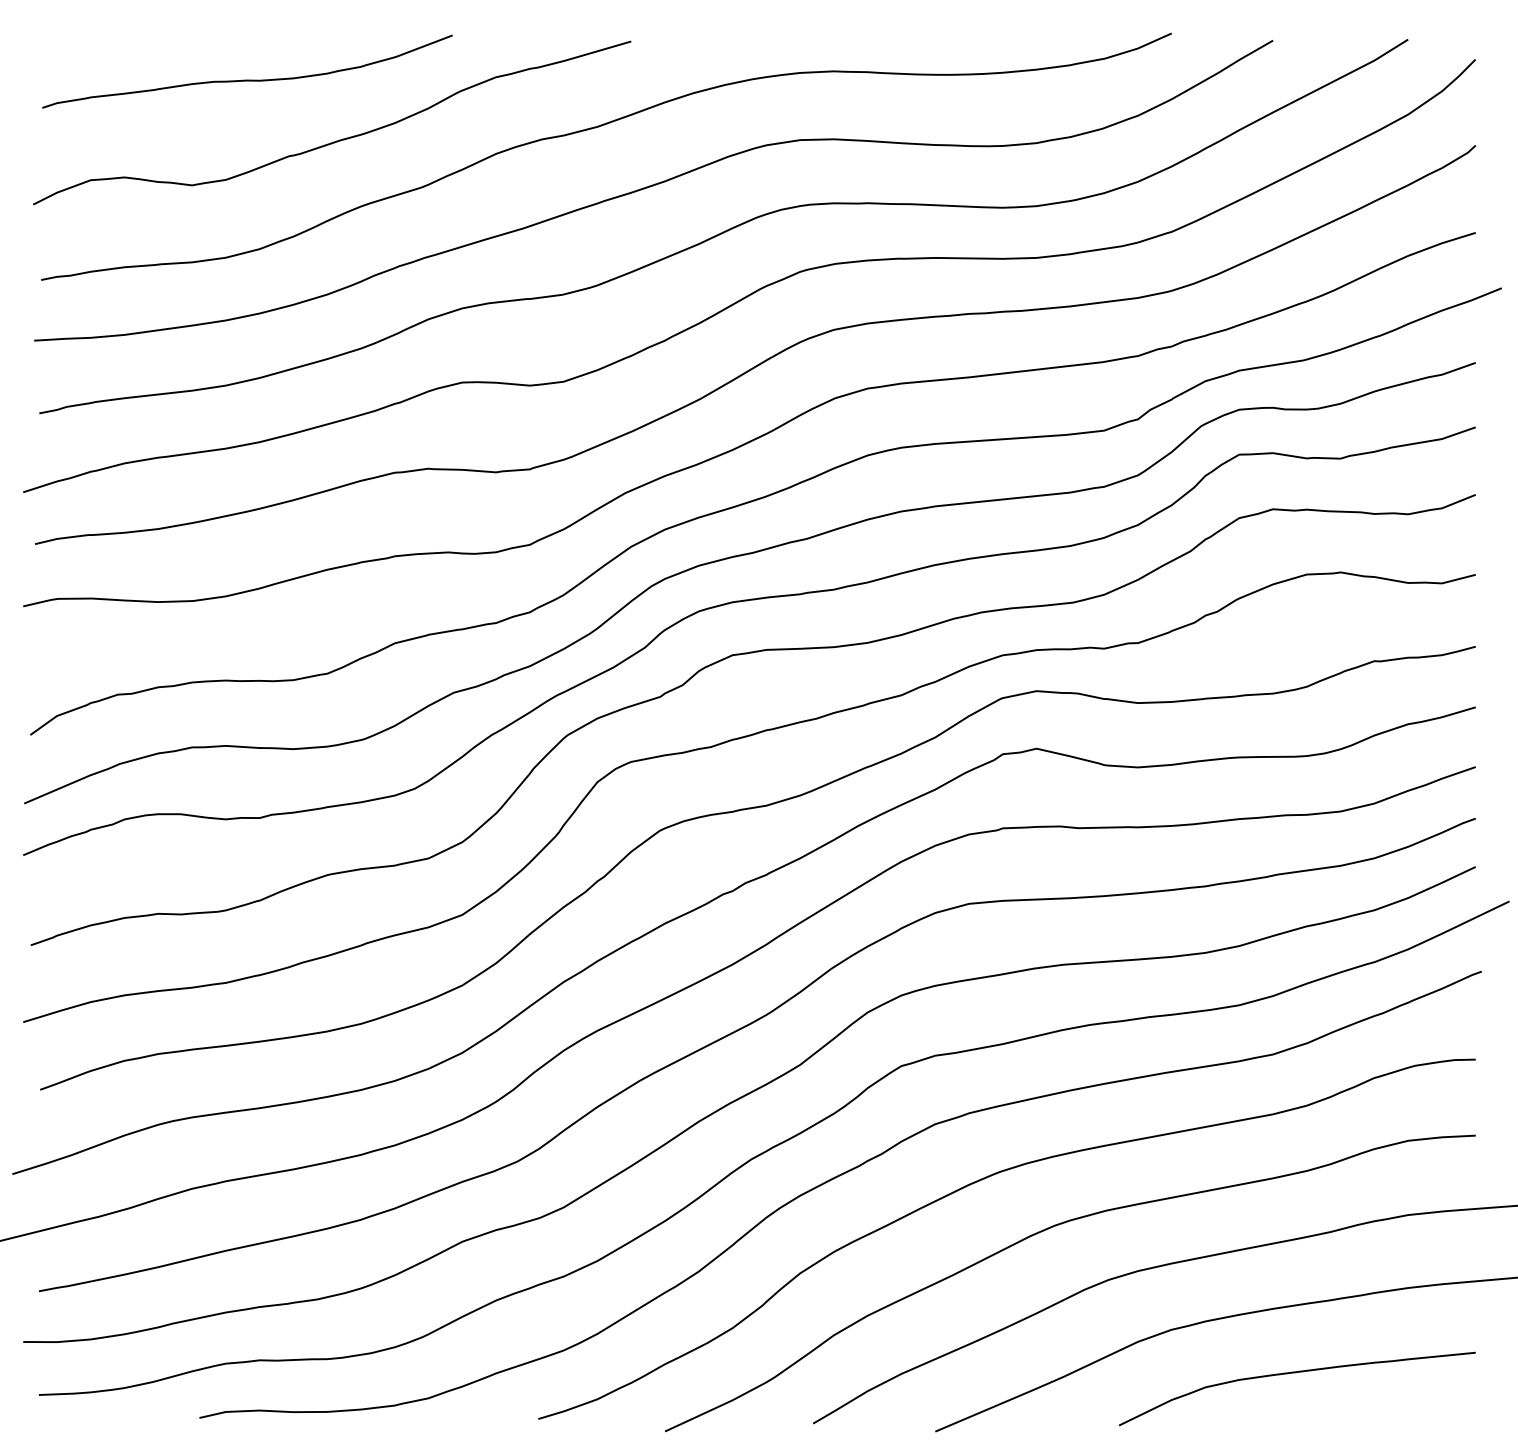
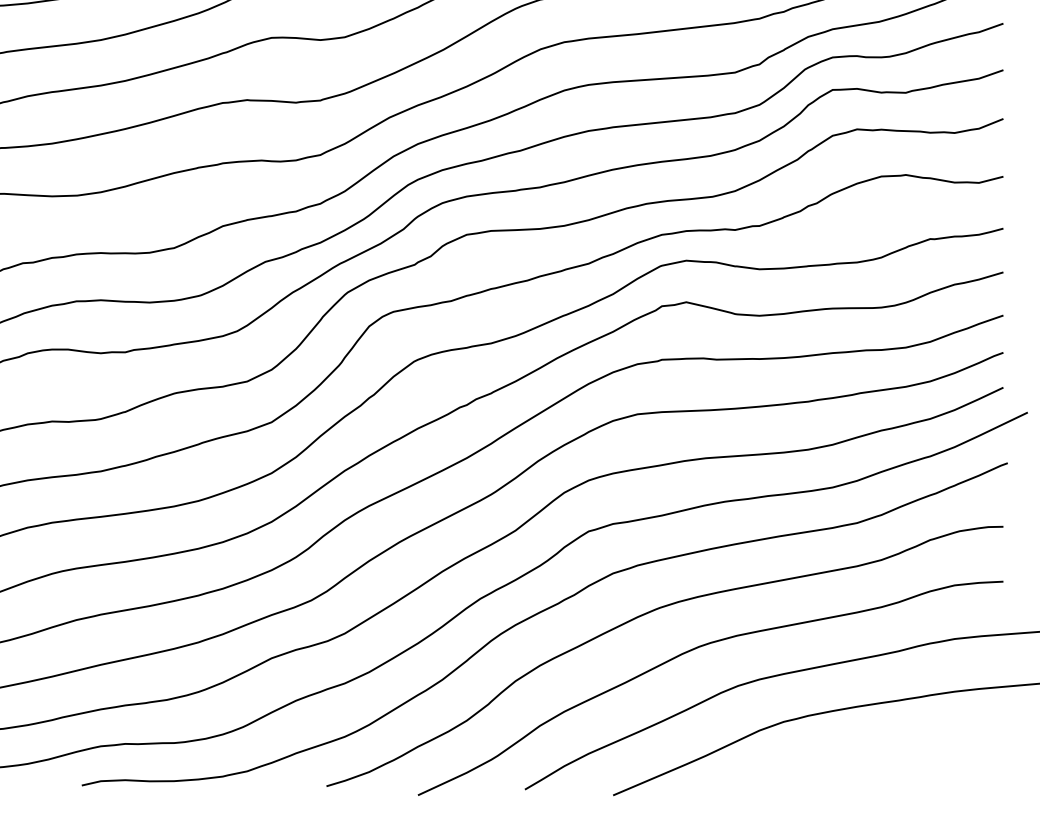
curve: (1295, 1373) -> (873, 753), removed

